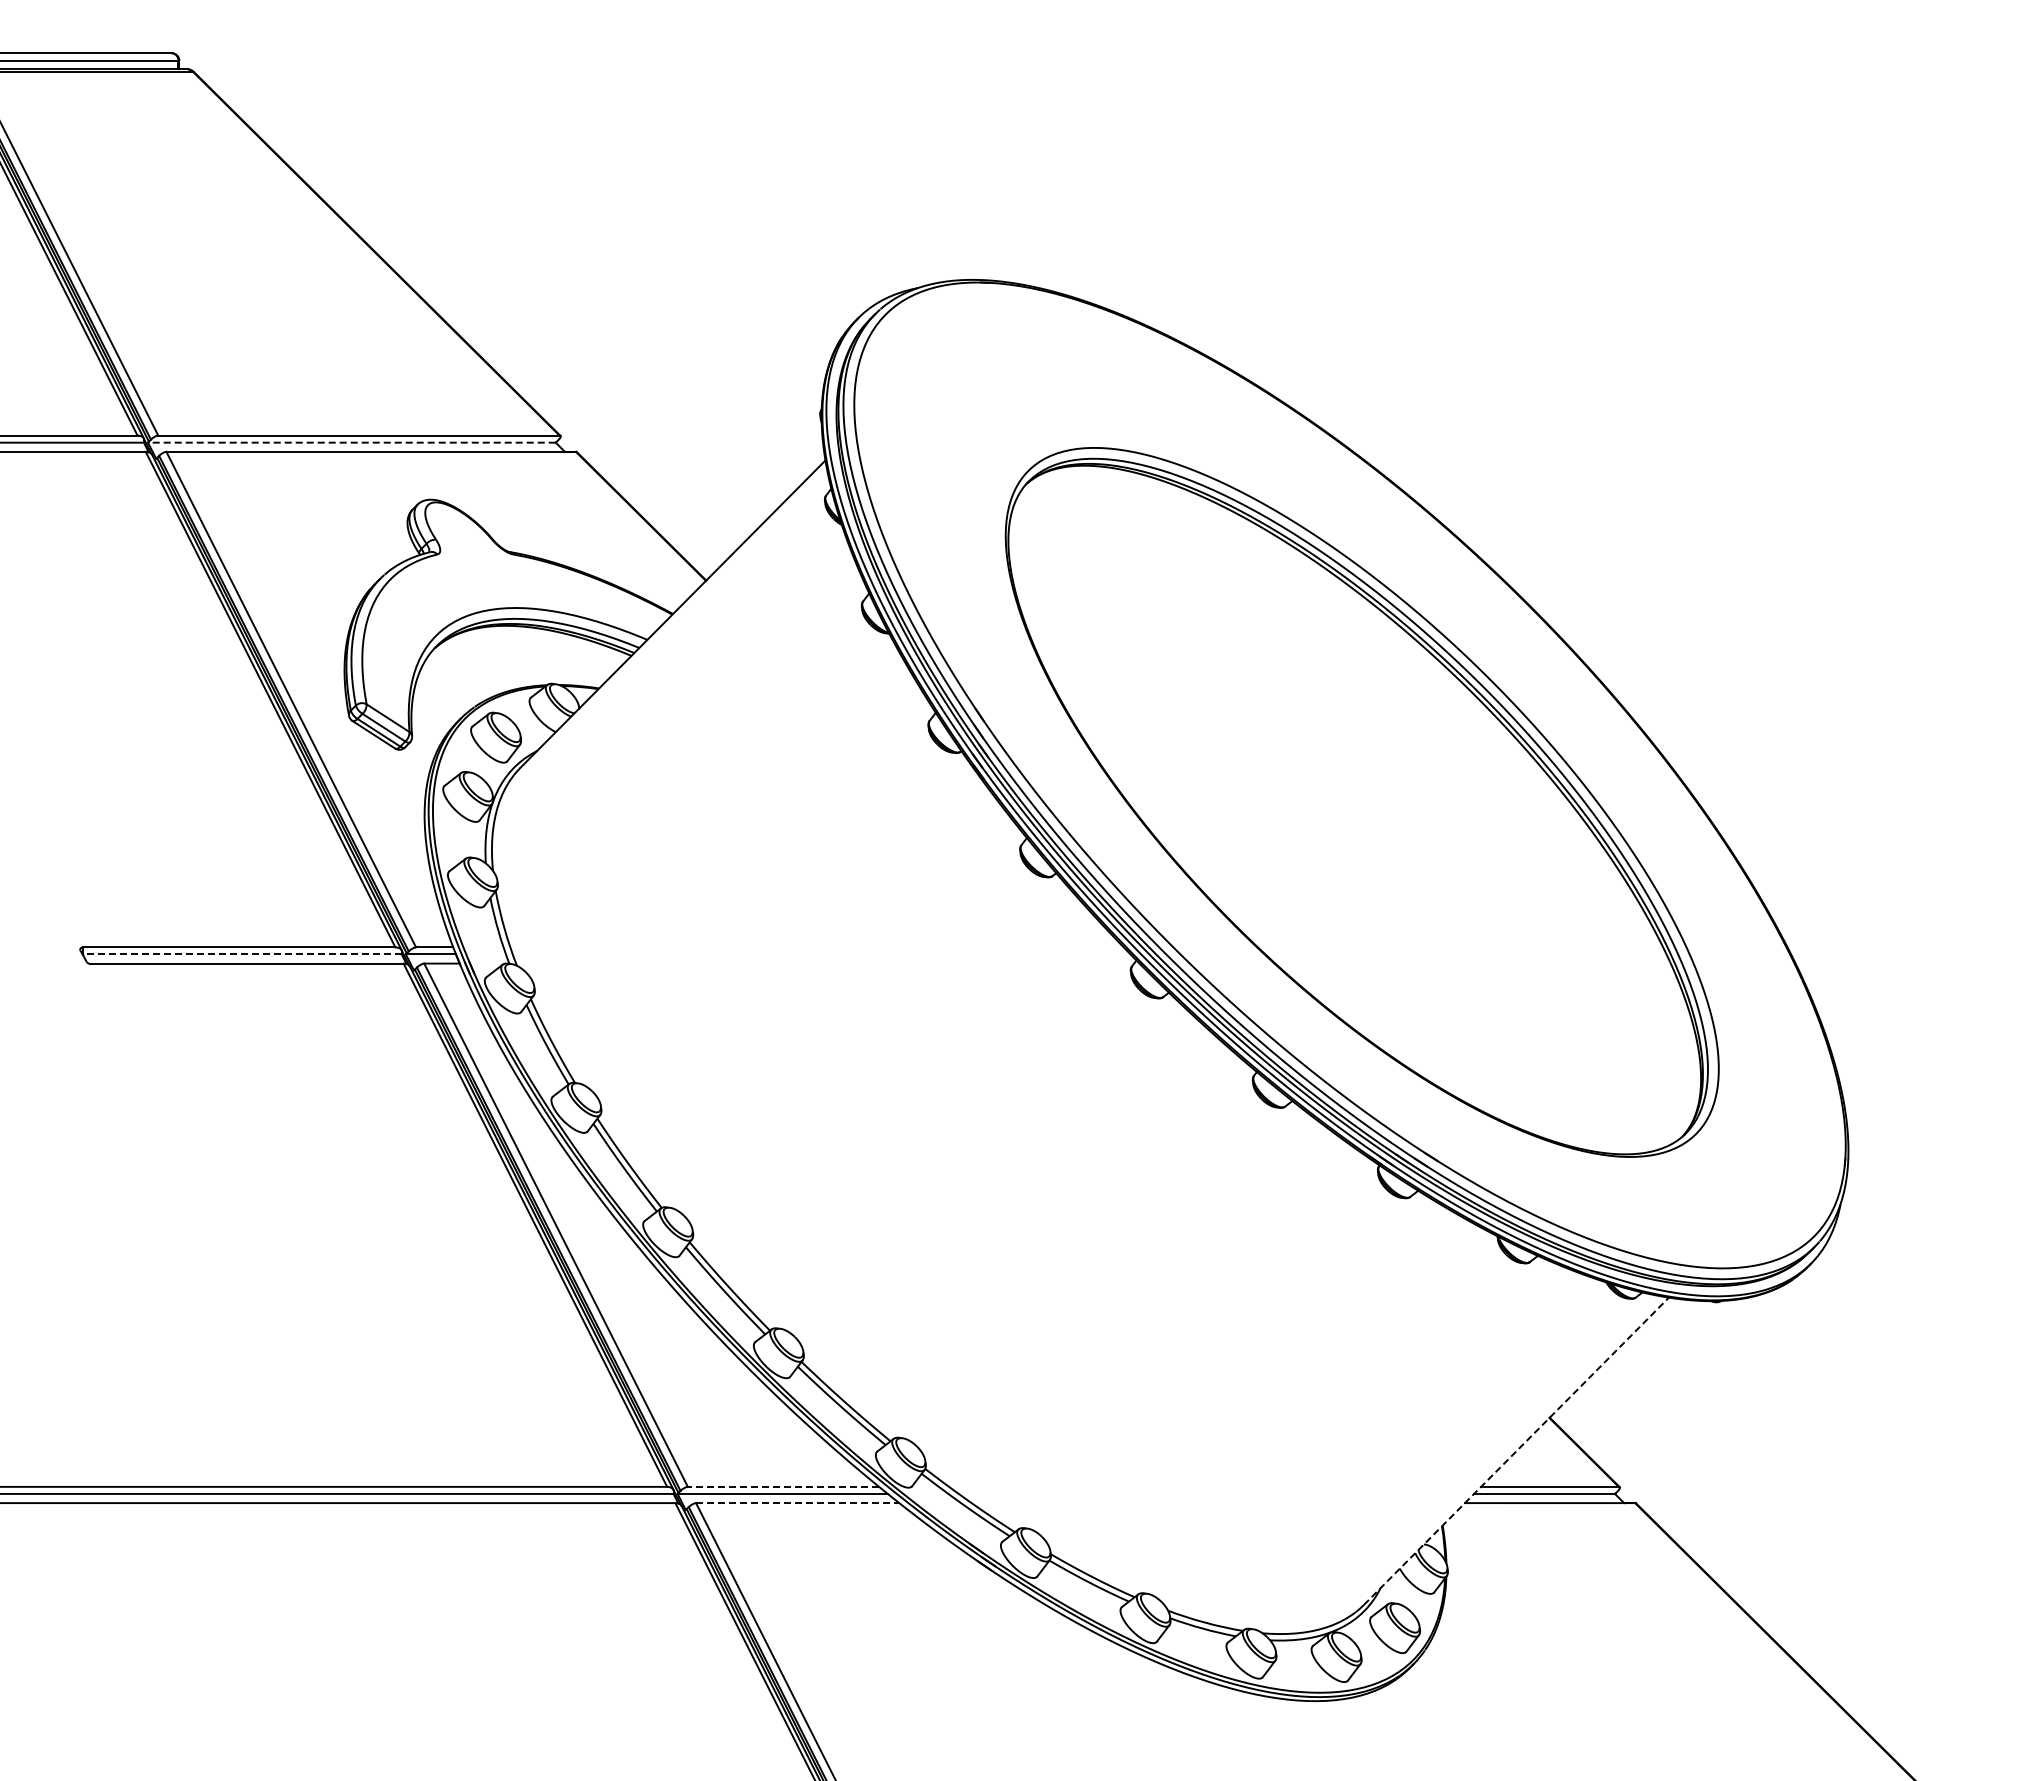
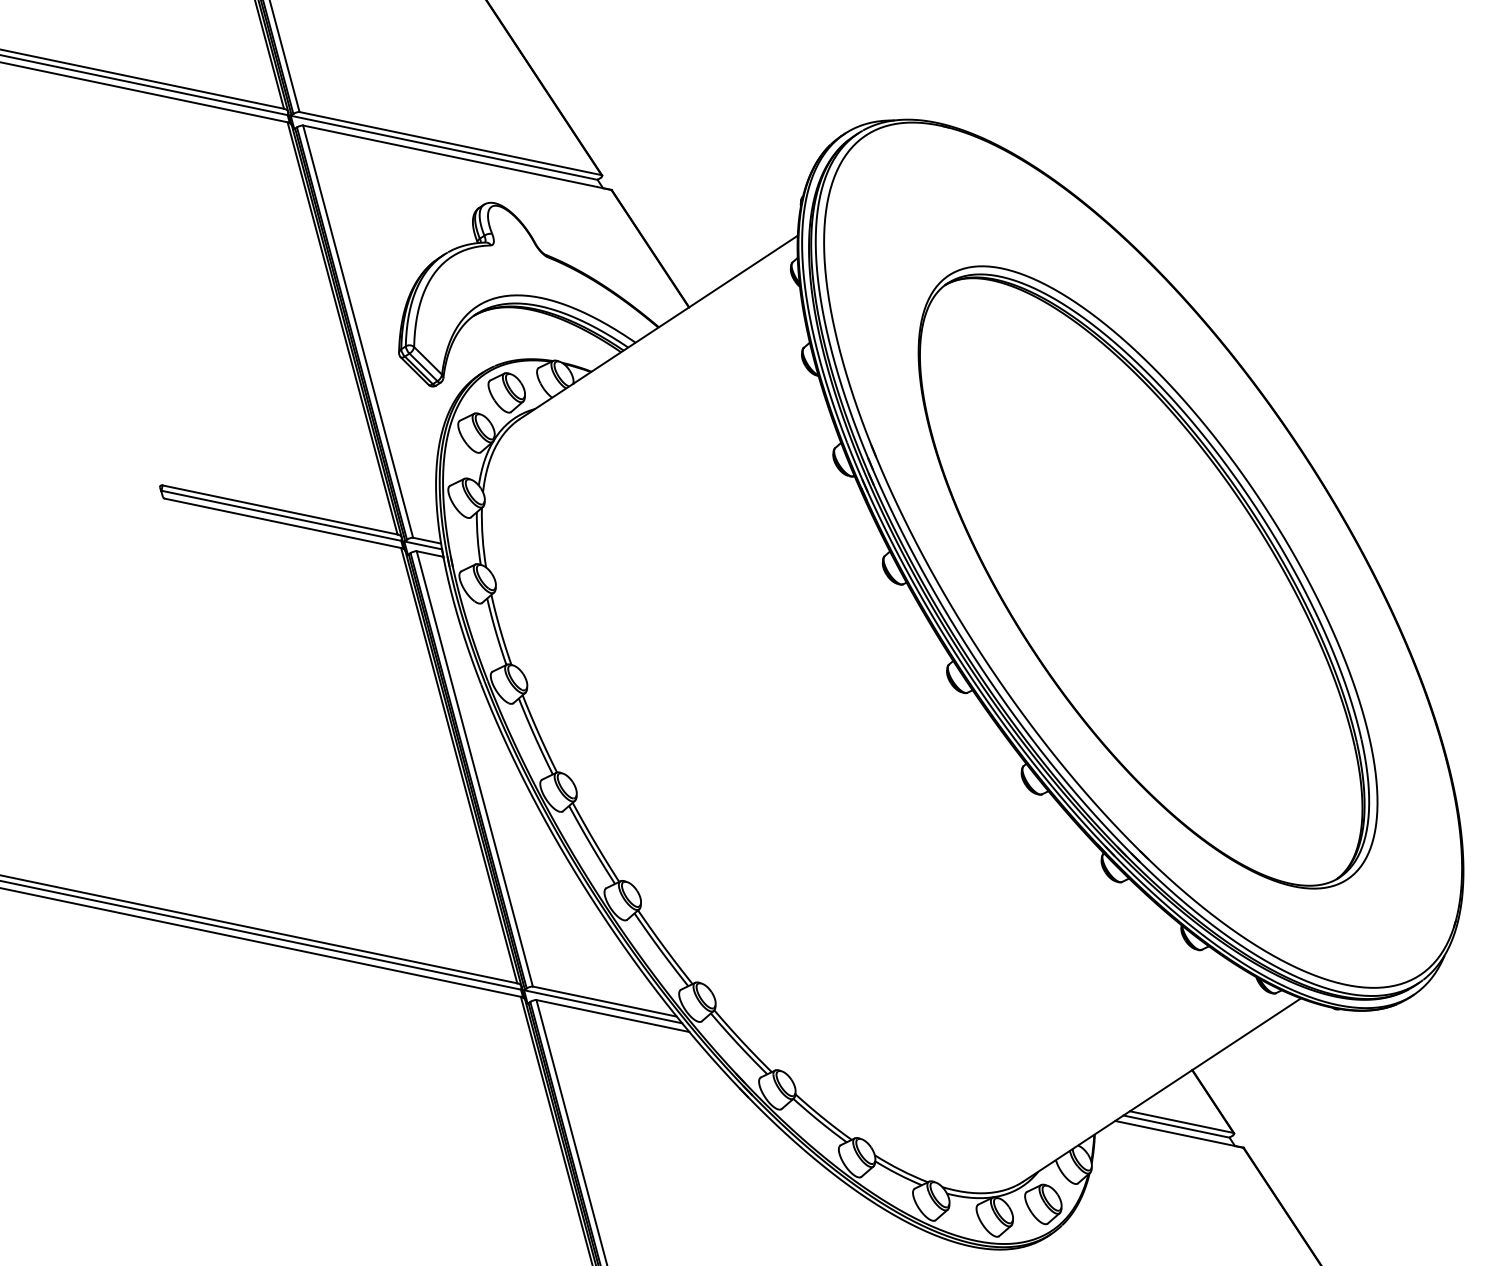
line: (351, 442) -> (443, 147), dashed -> solid
line: (242, 954) -> (281, 515), dashed -> solid
line: (1516, 1451) -> (1162, 1090), dashed -> solid
line: (783, 1486) -> (604, 1001), dashed -> solid
line: (797, 1503) -> (612, 1016), dashed -> solid

